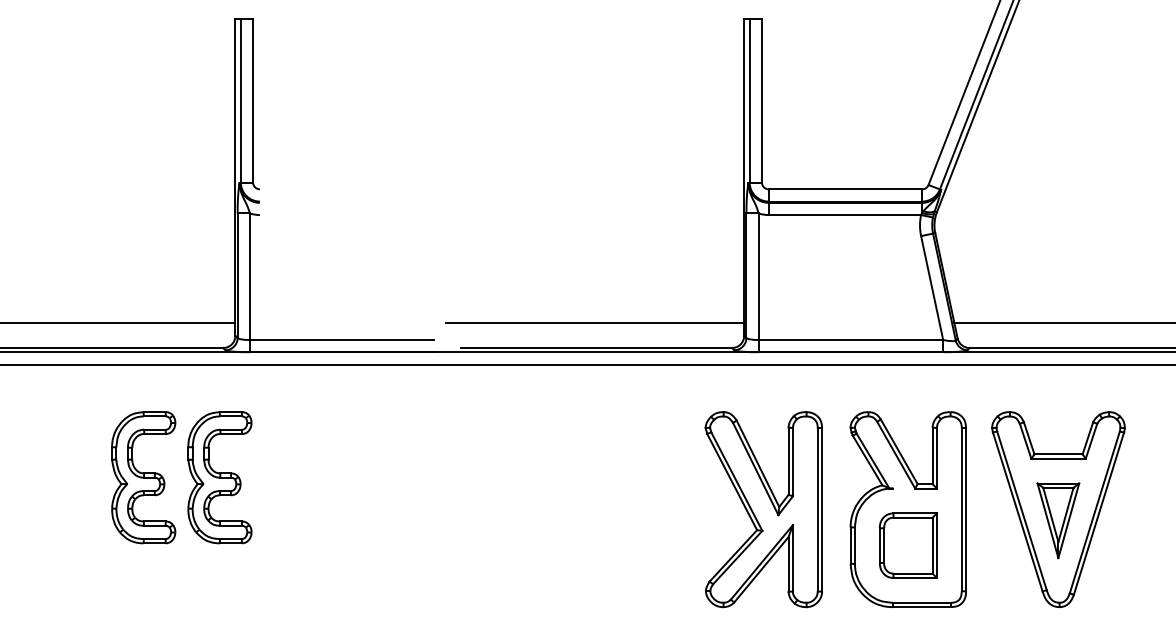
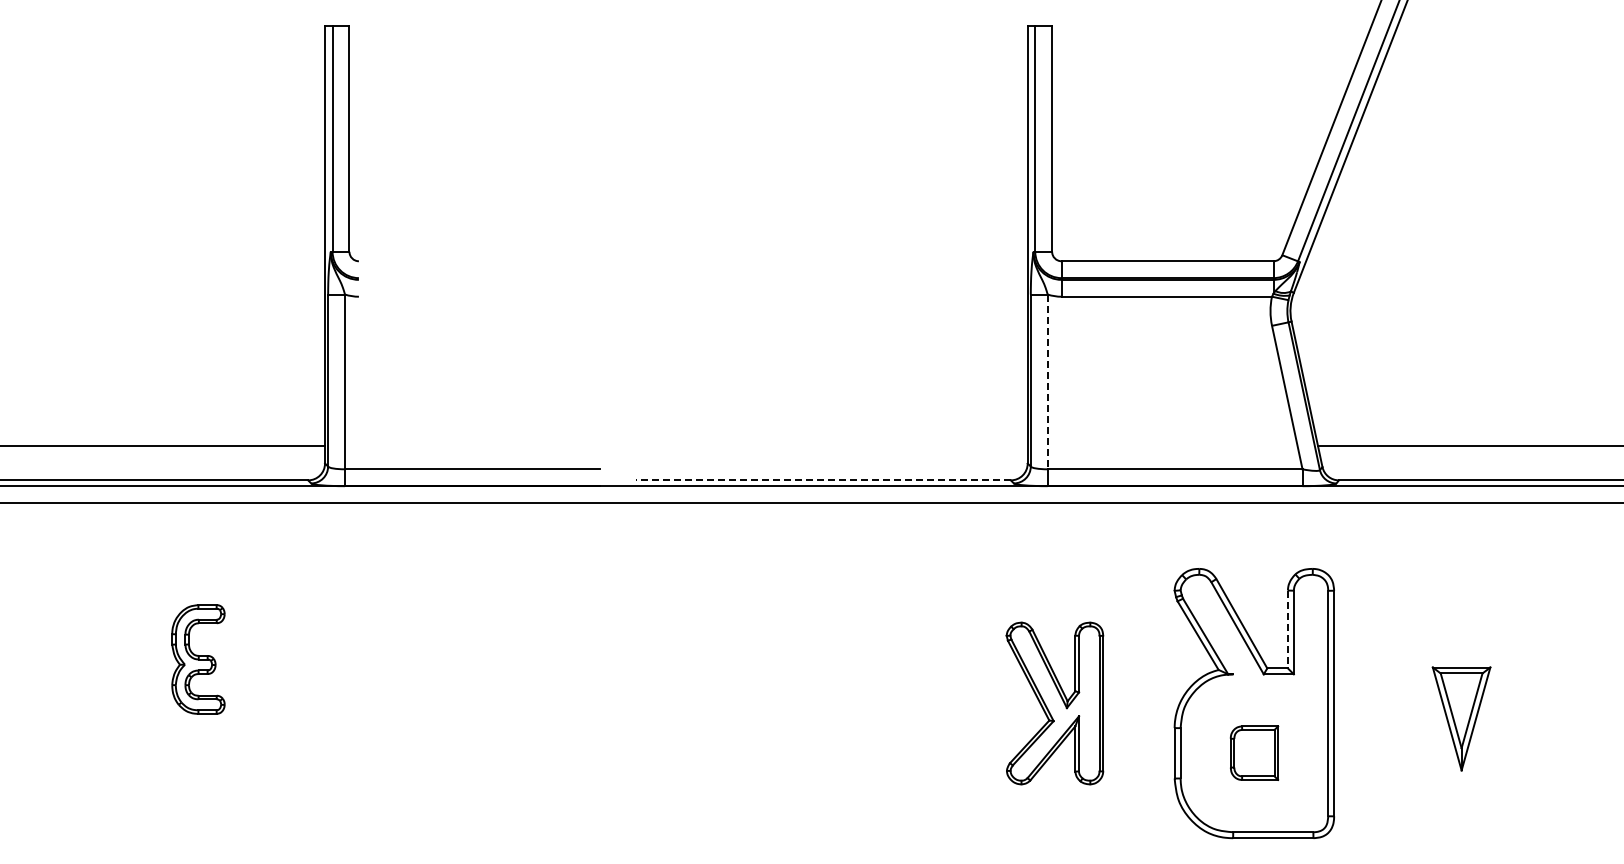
line: (758, 277) -> (1047, 382), solid -> dashed
line: (594, 323) -> (821, 446), removed
line: (596, 348) -> (823, 480), solid -> dashed
line: (932, 456) -> (1287, 629), solid -> dashed
part: (143, 477) -> (198, 659), size x0.6
part: (219, 477) -> (303, 659), removed
part: (763, 509) -> (1054, 703), size x0.6
part: (1058, 509) -> (1461, 703), removed
part: (908, 545) -> (1254, 752), size x0.6

